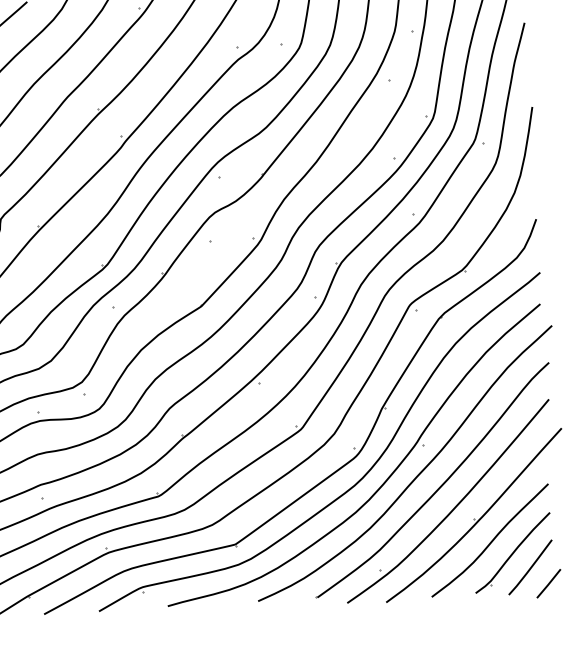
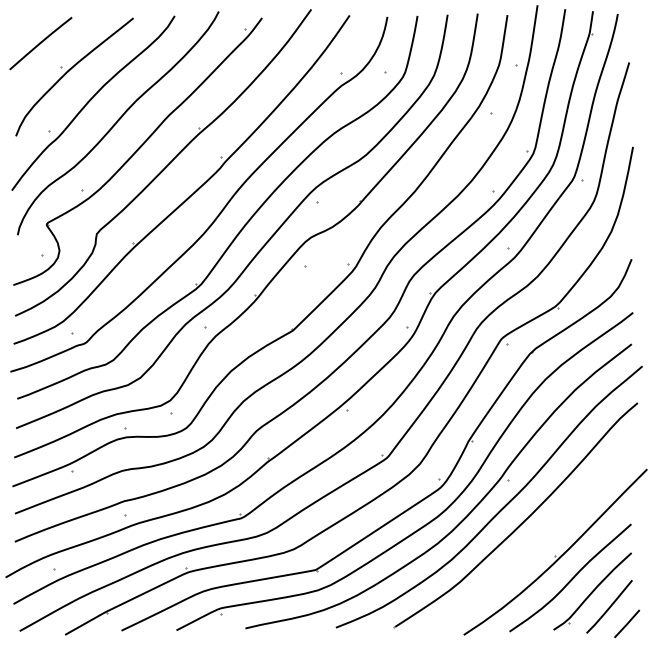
part: (454, 506) -> (536, 542), removed

